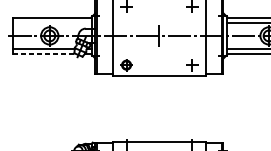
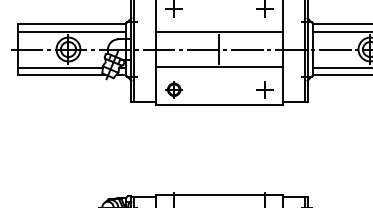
line: (52, 22) -> (72, 31), added
line: (159, 22) -> (219, 31), added
line: (159, 48) -> (219, 67), added
line: (44, 54) -> (61, 74), dashed -> solid

